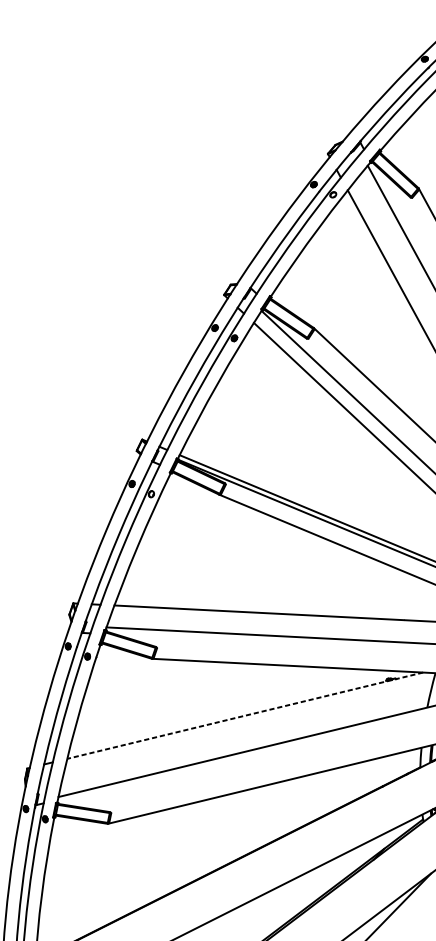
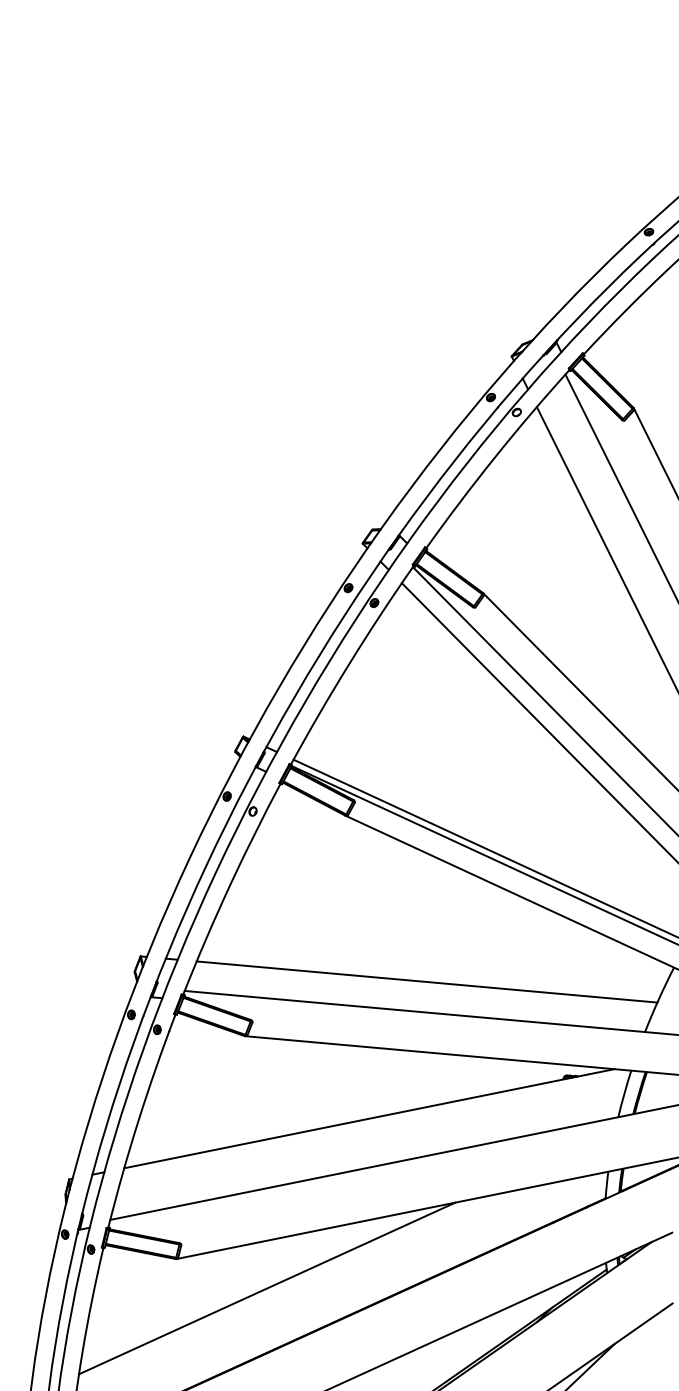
line: (244, 715) -> (368, 1118), dashed -> solid
line: (175, 842) -> (267, 1288), added

